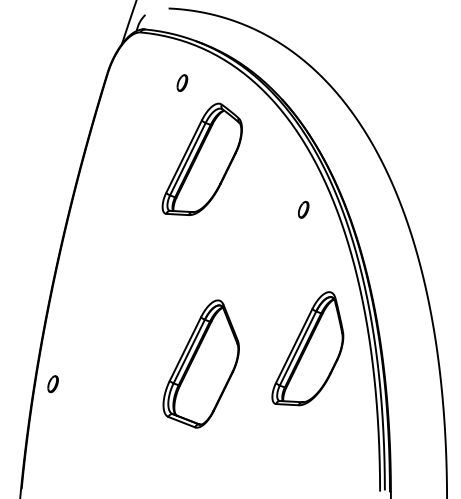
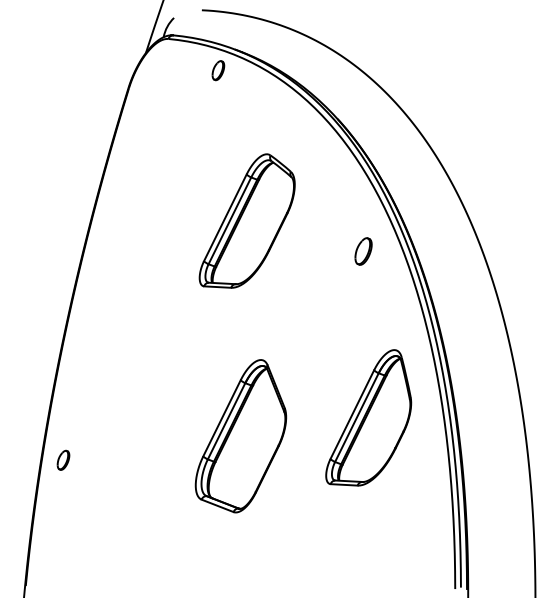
part: (182, 82) -> (218, 70), moved
part: (201, 158) -> (246, 220), moved
part: (303, 209) -> (363, 251), size x1.4

